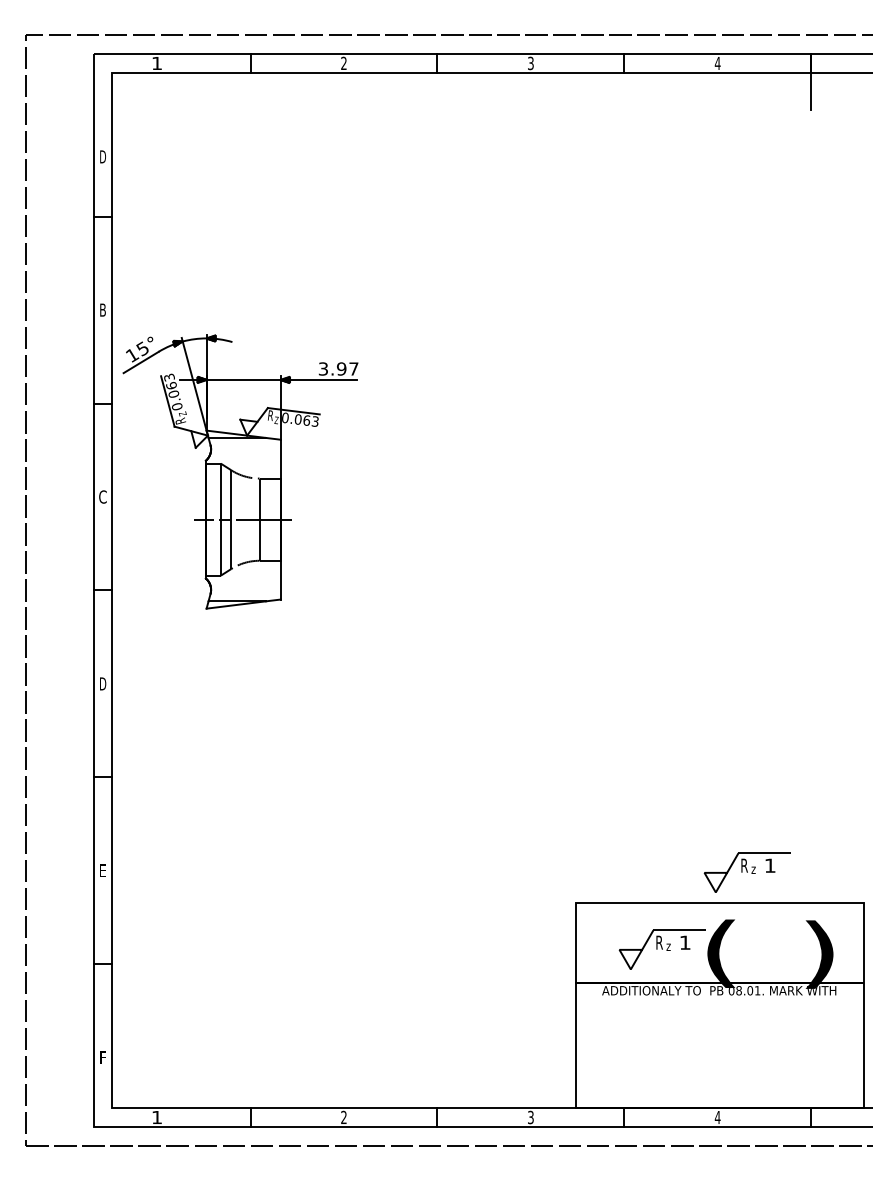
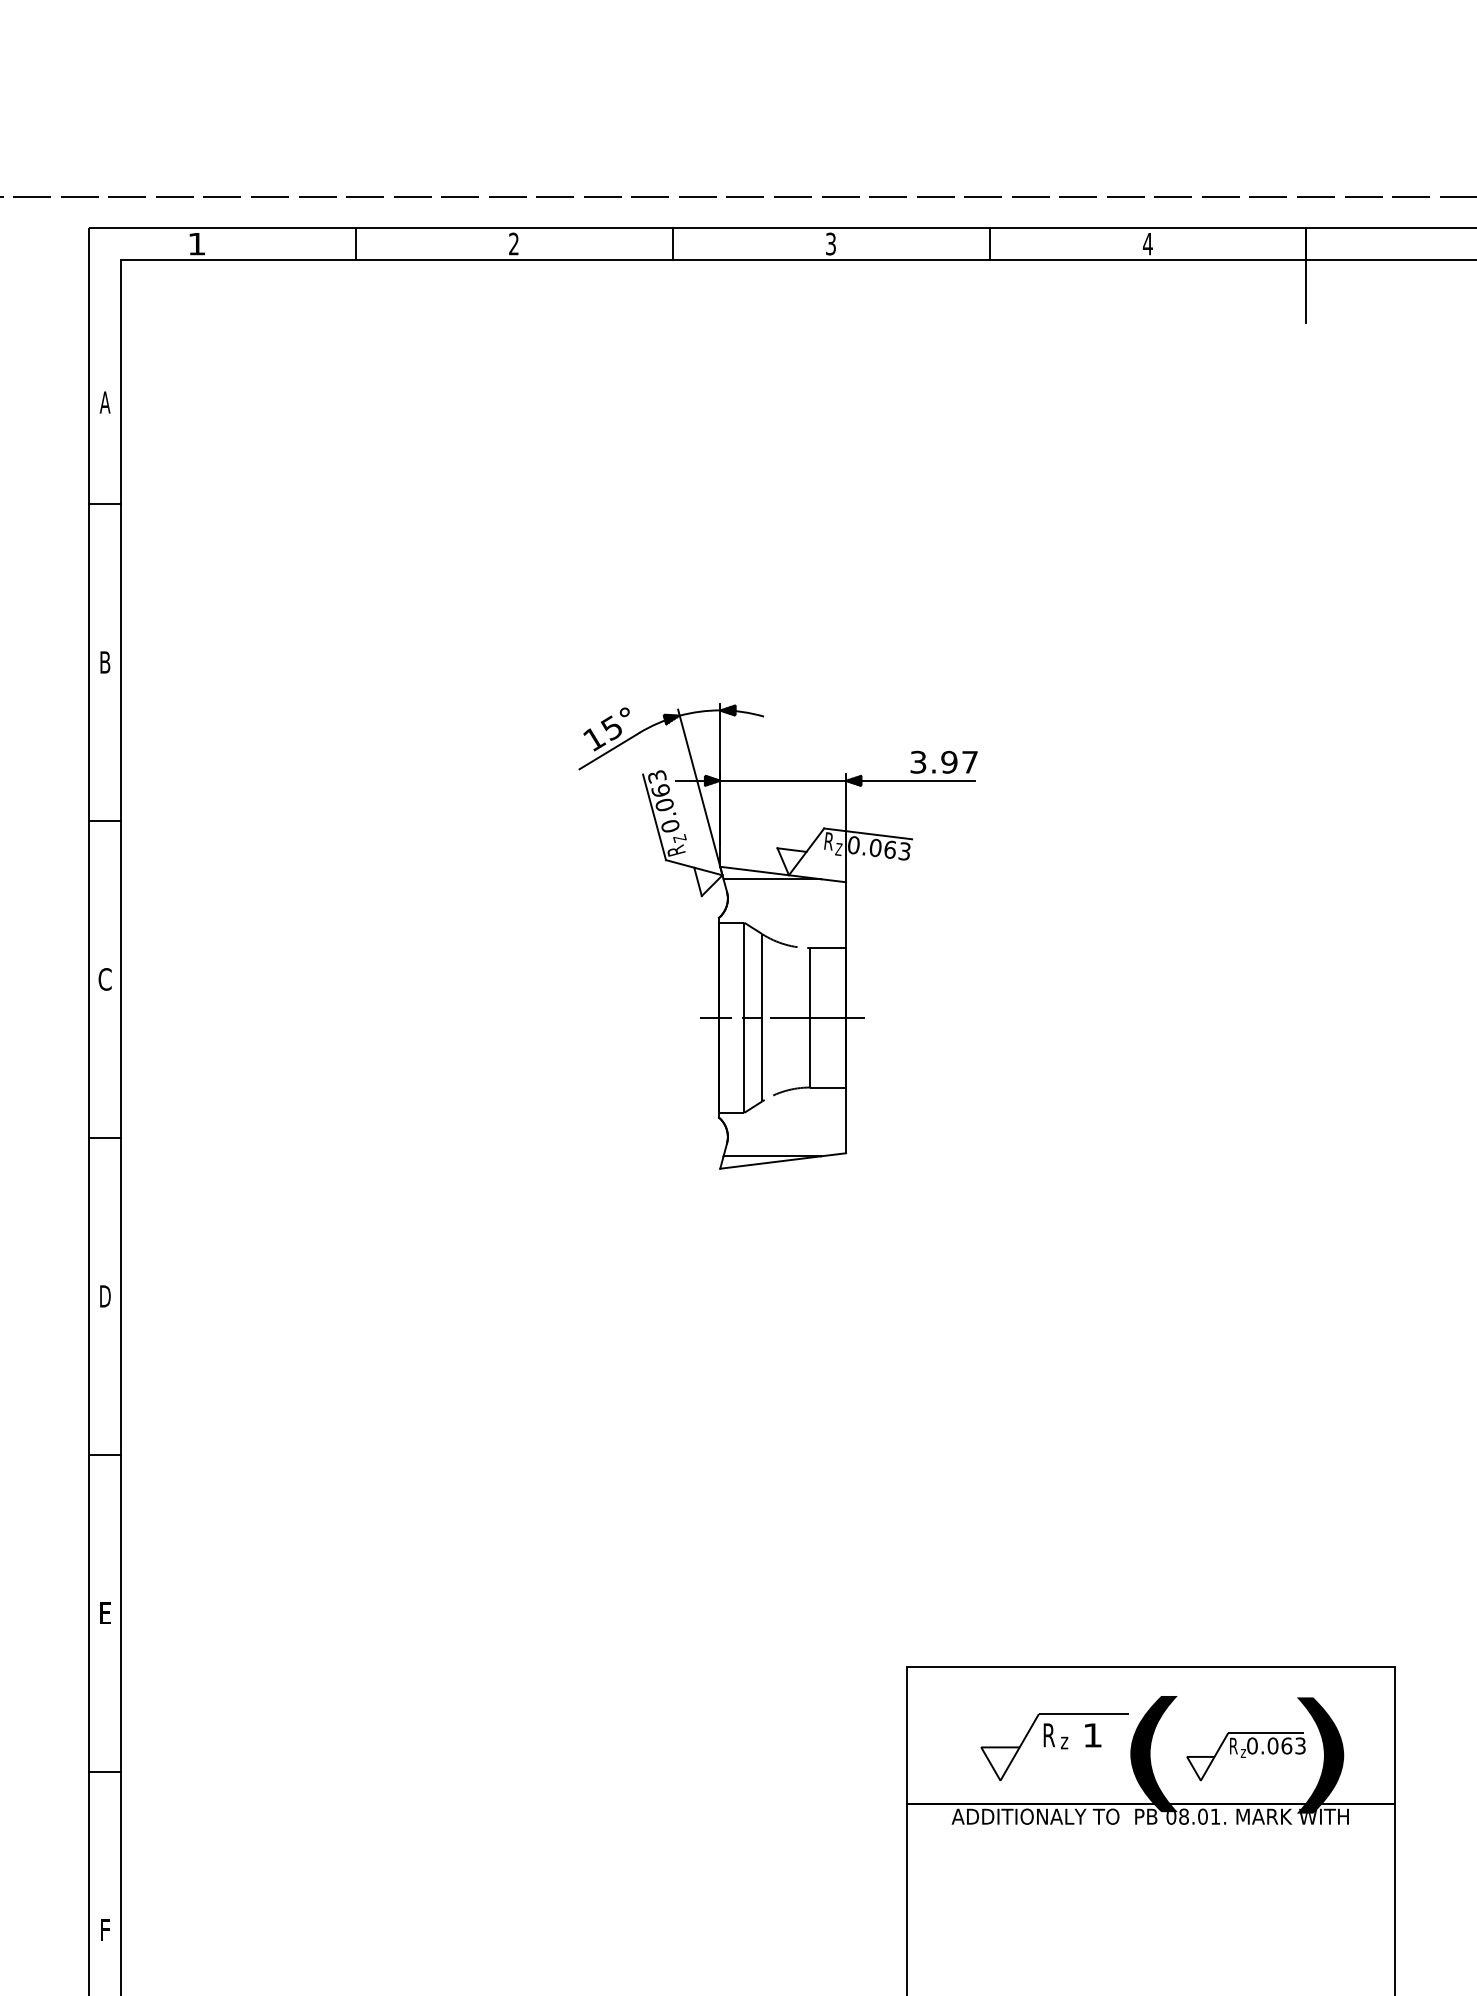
text: (102, 156) -> (104, 401), D -> A
part: (240, 471) -> (777, 936), moved
part: (746, 872) -> (1196, 1616), removed
part: (775, 954) -> (1245, 1755), added

